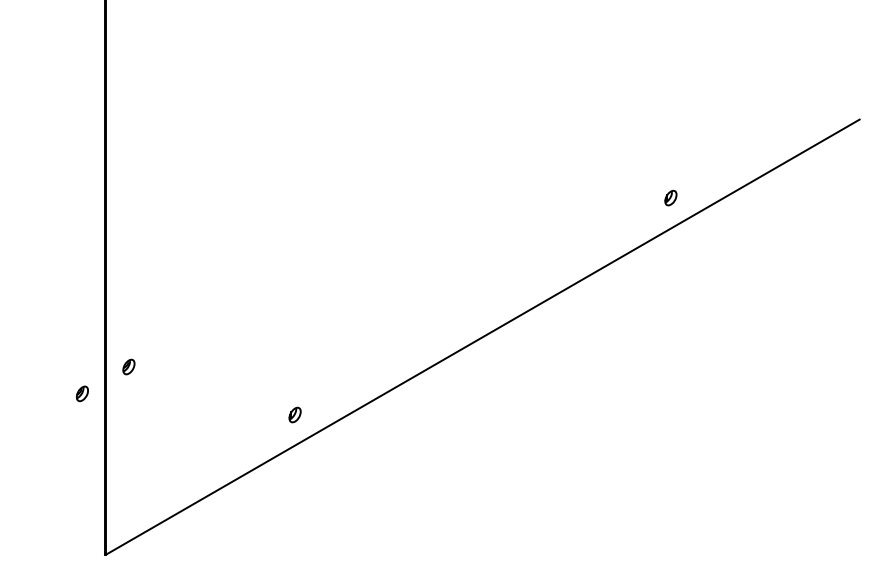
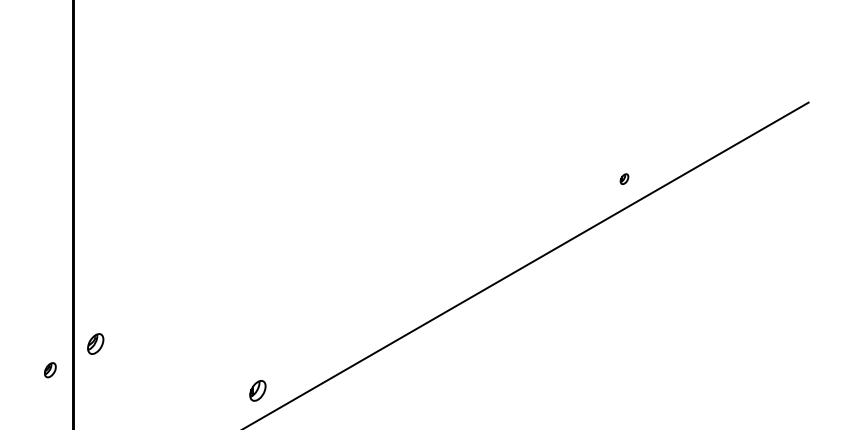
part: (670, 197) -> (624, 178), size x0.7
part: (128, 366) -> (95, 343), size x1.4
part: (294, 414) -> (257, 390), size x1.4

